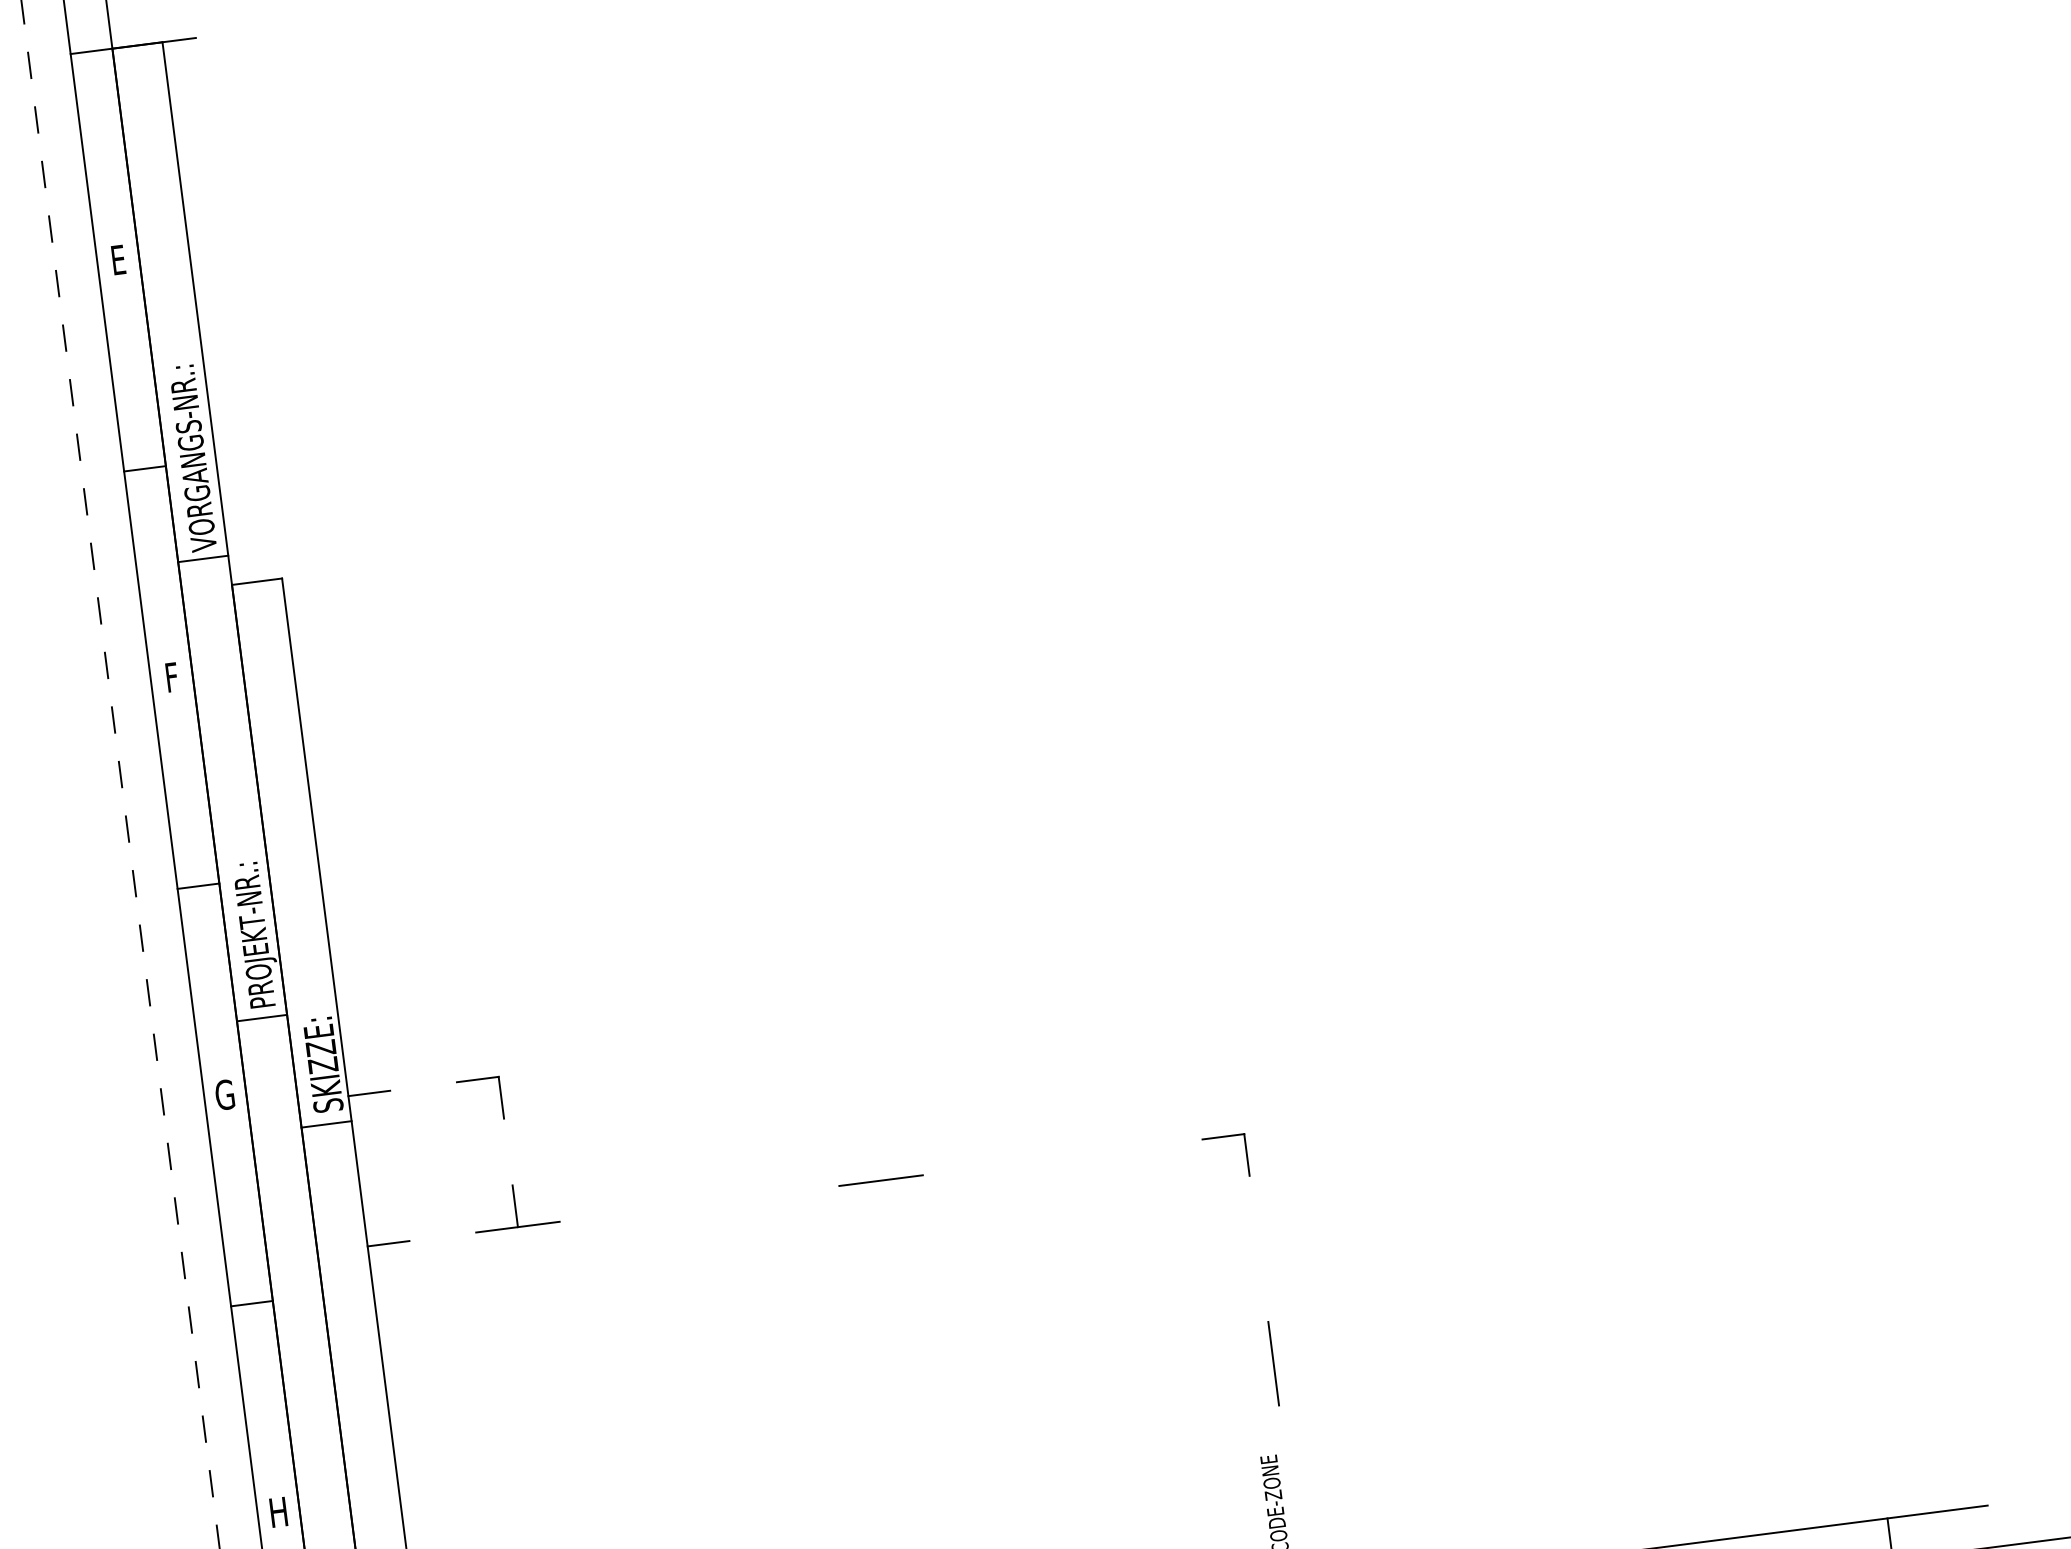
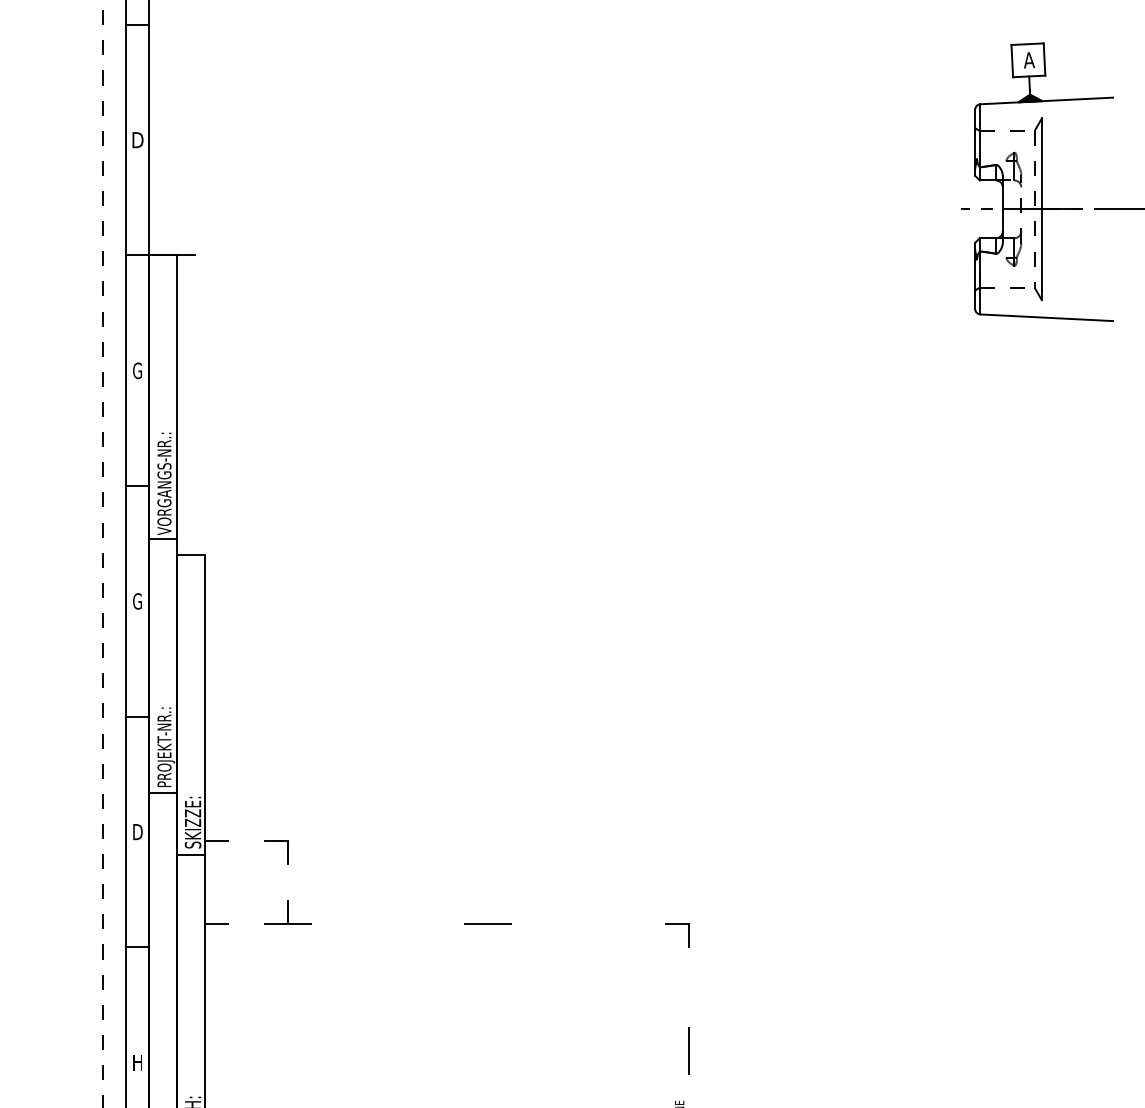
text: (117, 259) -> (137, 370), E -> G
text: (171, 677) -> (137, 601), F -> G
text: (224, 1093) -> (137, 831), G -> D

